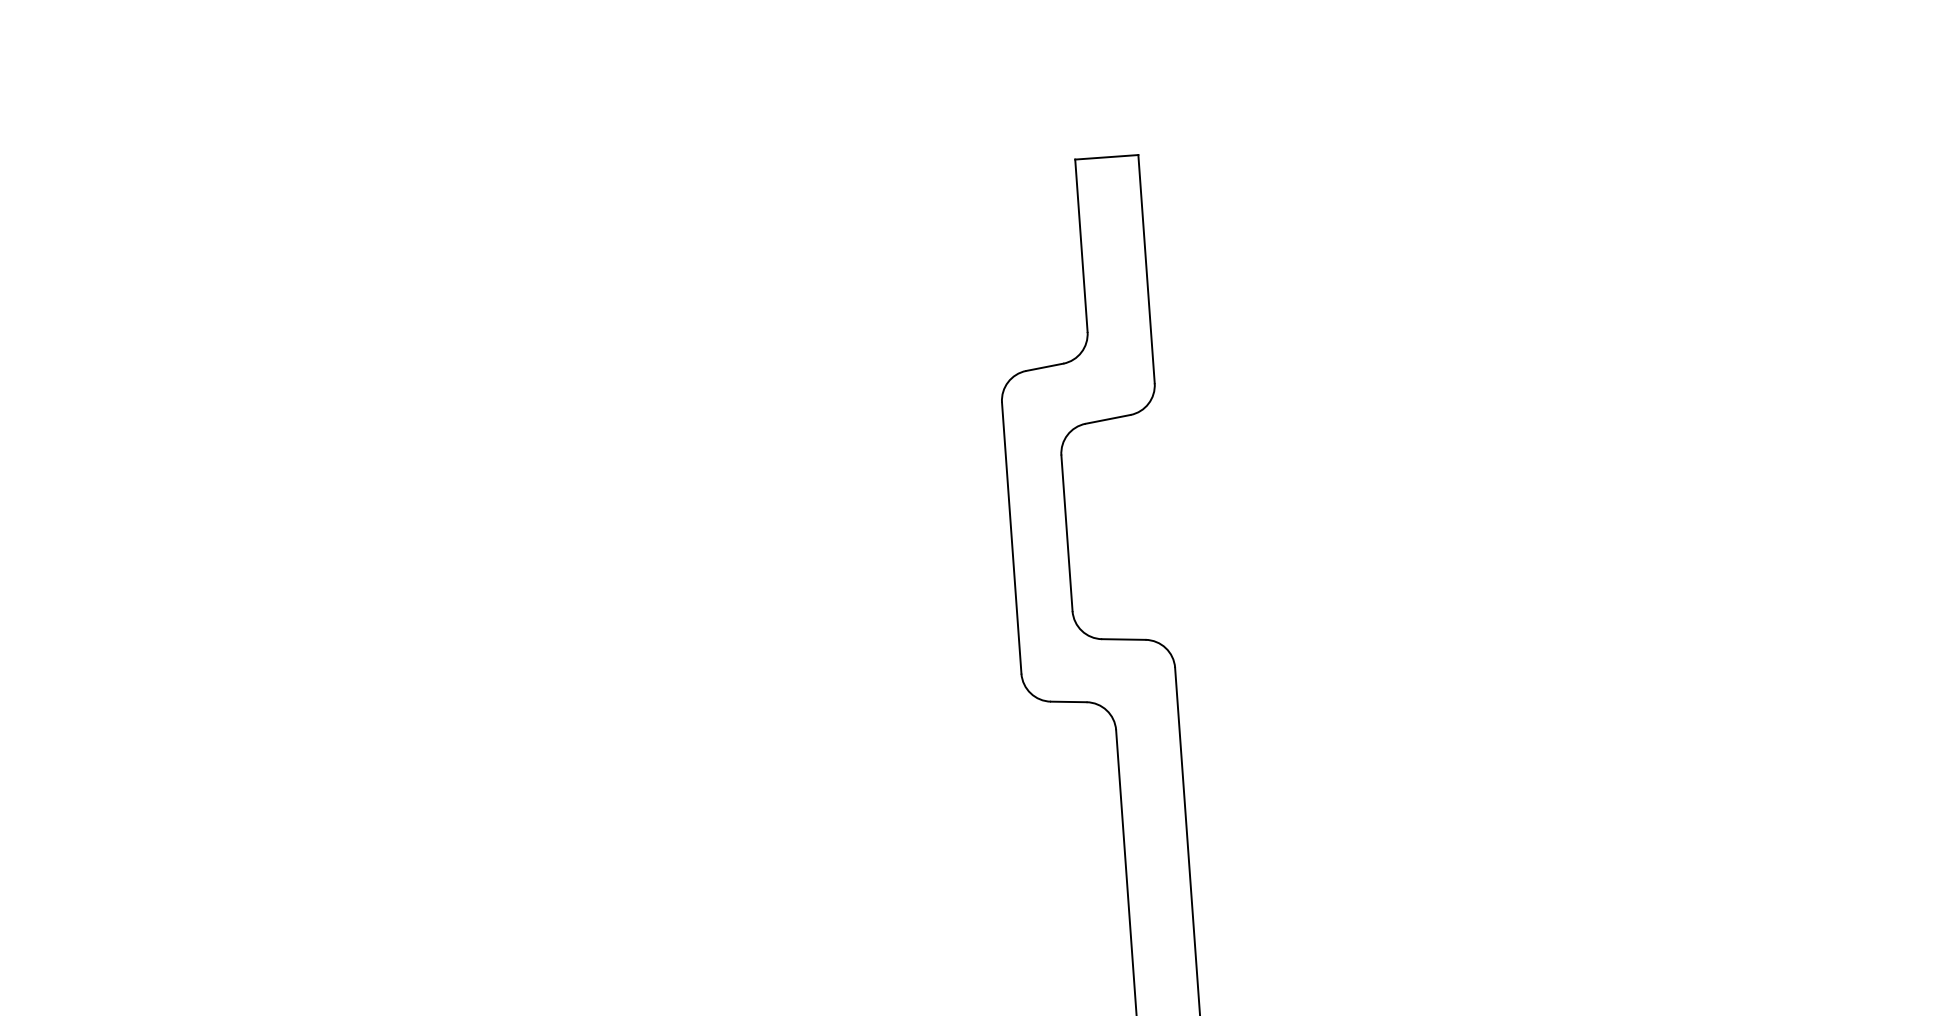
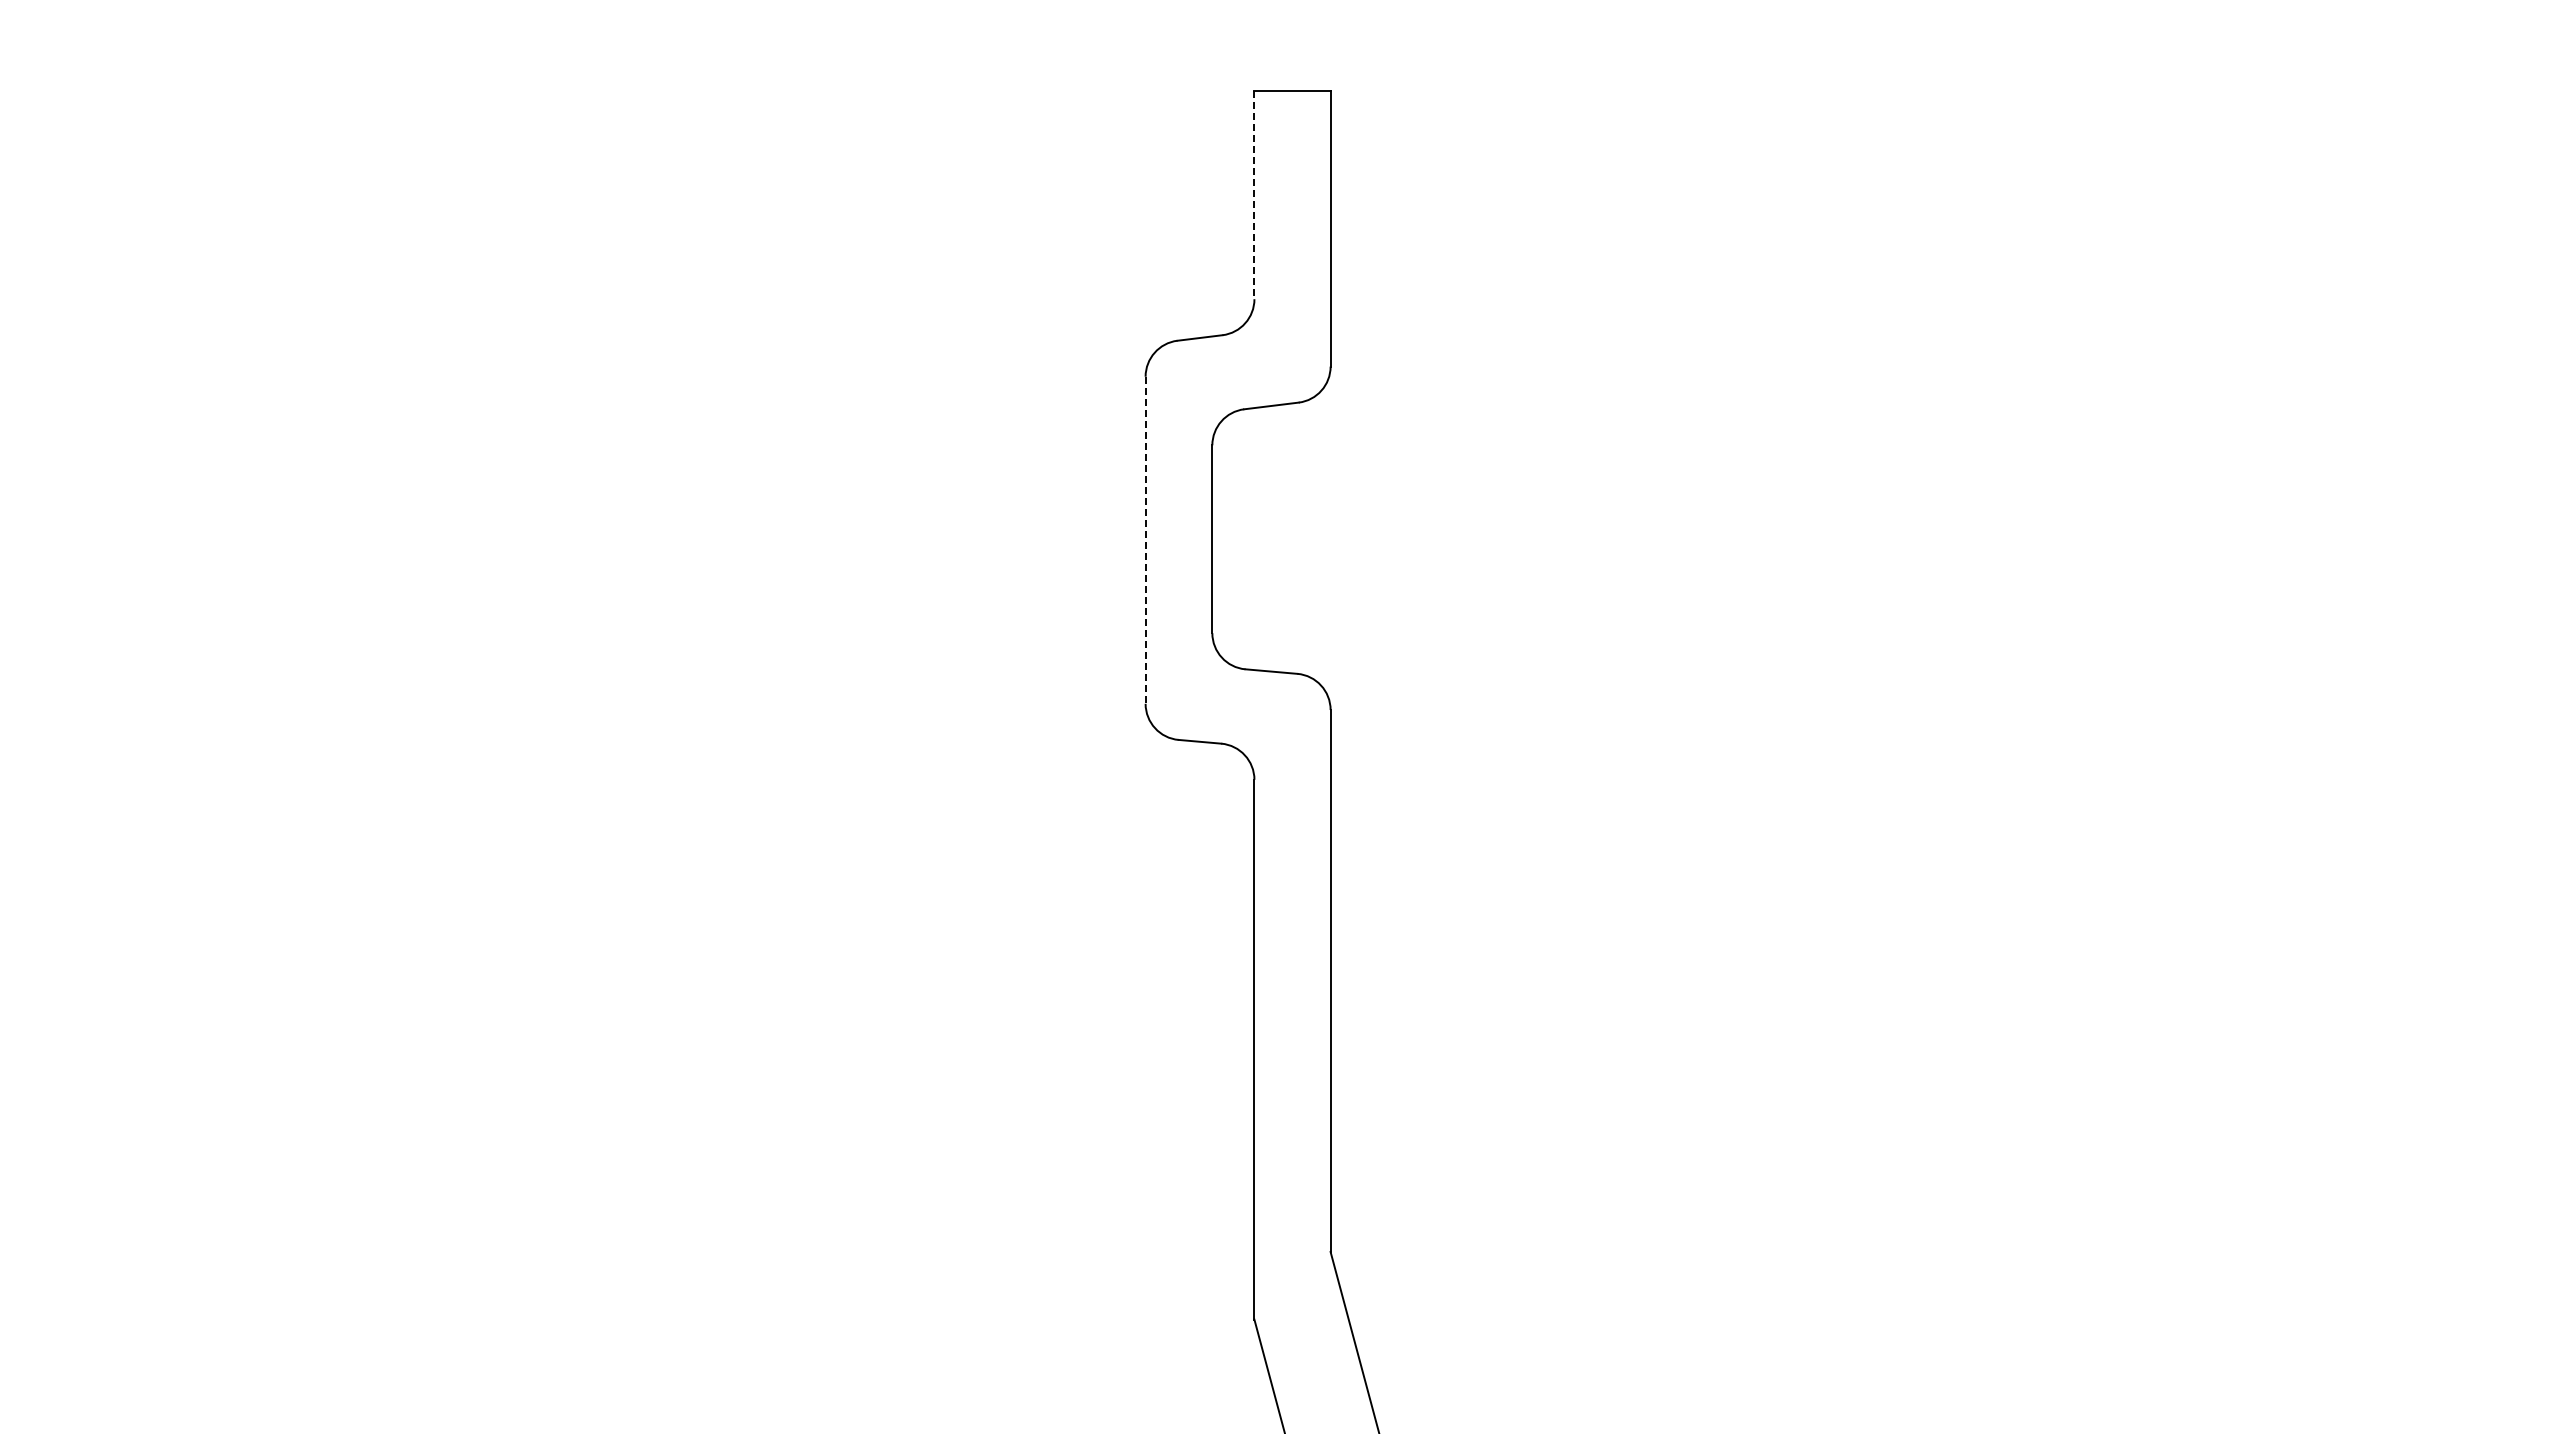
line: (1081, 246) -> (1254, 195), solid -> dashed
line: (1011, 538) -> (1145, 540), solid -> dashed

